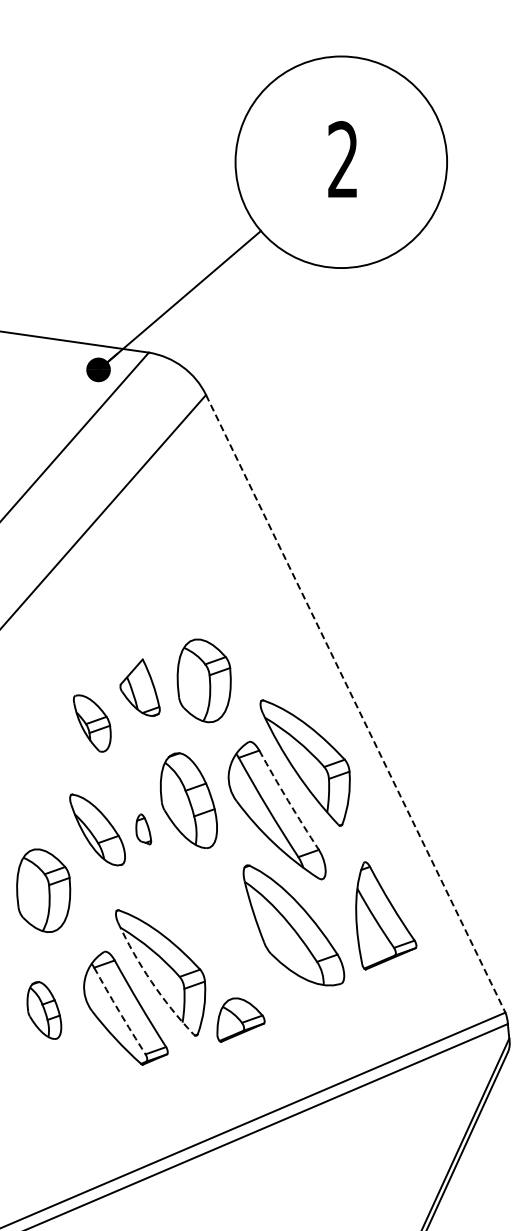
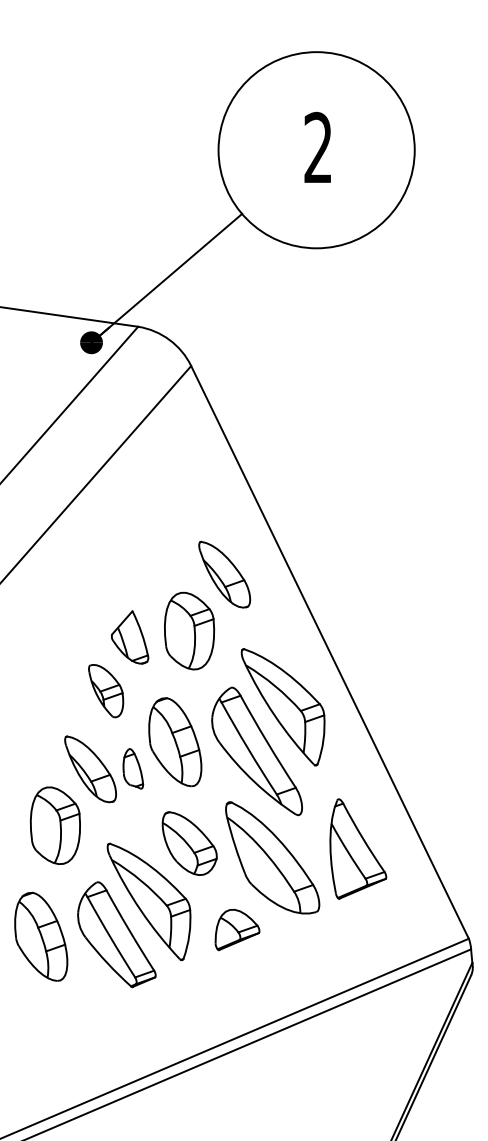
part: (241, 619) -> (224, 574), added
line: (355, 704) -> (329, 653), dashed -> solid
part: (92, 723) -> (106, 691), moved
arc: (288, 800) -> (267, 742), dashed -> solid
part: (143, 829) -> (133, 768), size x1.43
part: (43, 890) -> (55, 825), moved
part: (204, 909) -> (189, 843), added
arc: (151, 981) -> (140, 909), dashed -> solid
part: (44, 1010) -> (41, 936), size x1.67
arc: (119, 1011) -> (110, 937), dashed -> solid
part: (240, 1019) -> (237, 929), moved

